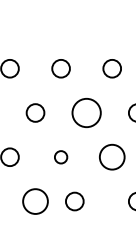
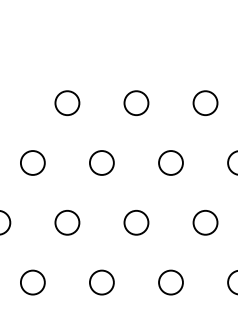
circle: (86, 112) -> (170, 162), size x0.62
circle: (61, 157) -> (136, 222), size x1.43
circle: (112, 157) -> (205, 222), size x0.71
circle: (35, 201) -> (101, 282), size x0.71
circle: (74, 201) -> (170, 282), moved

